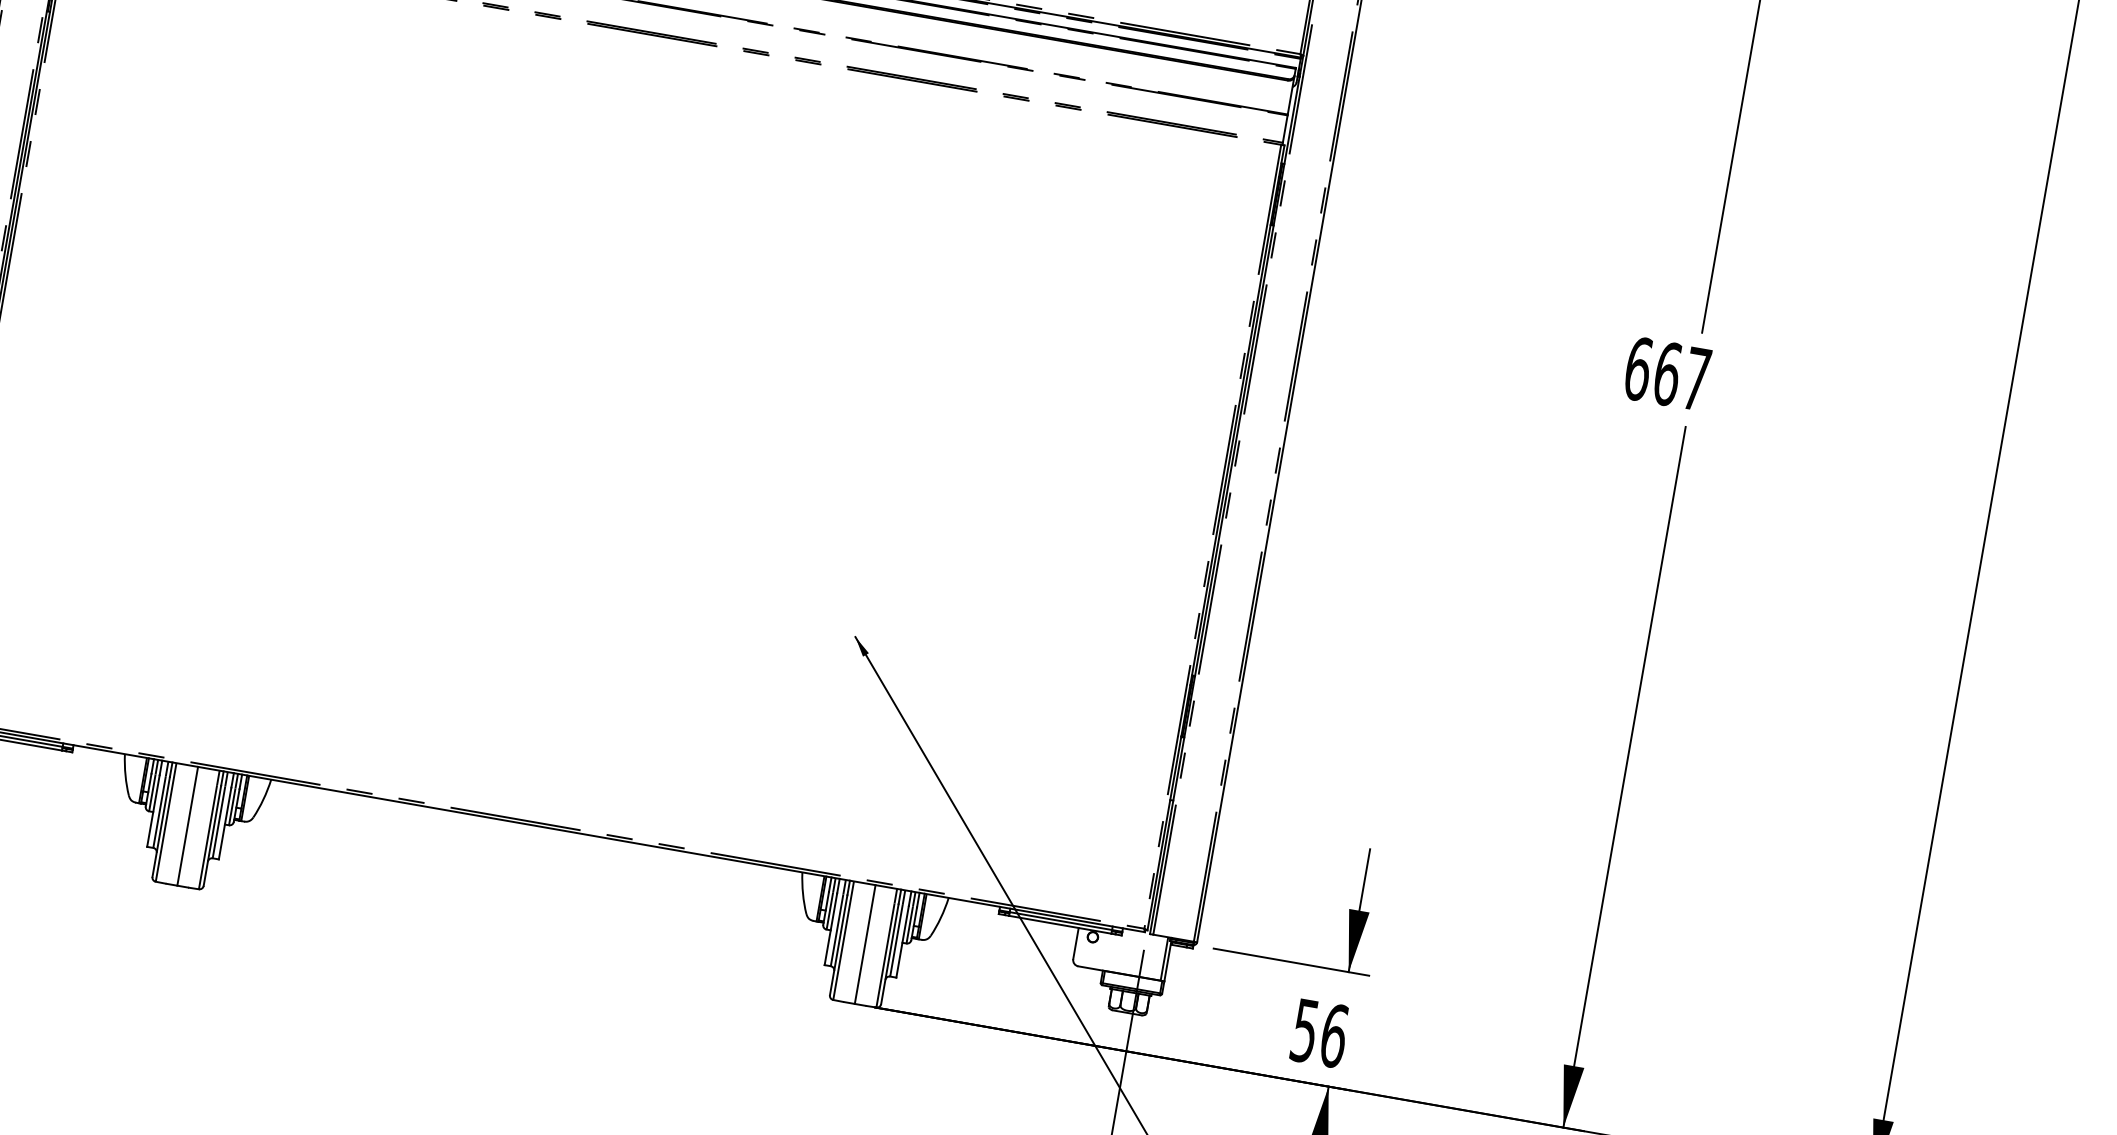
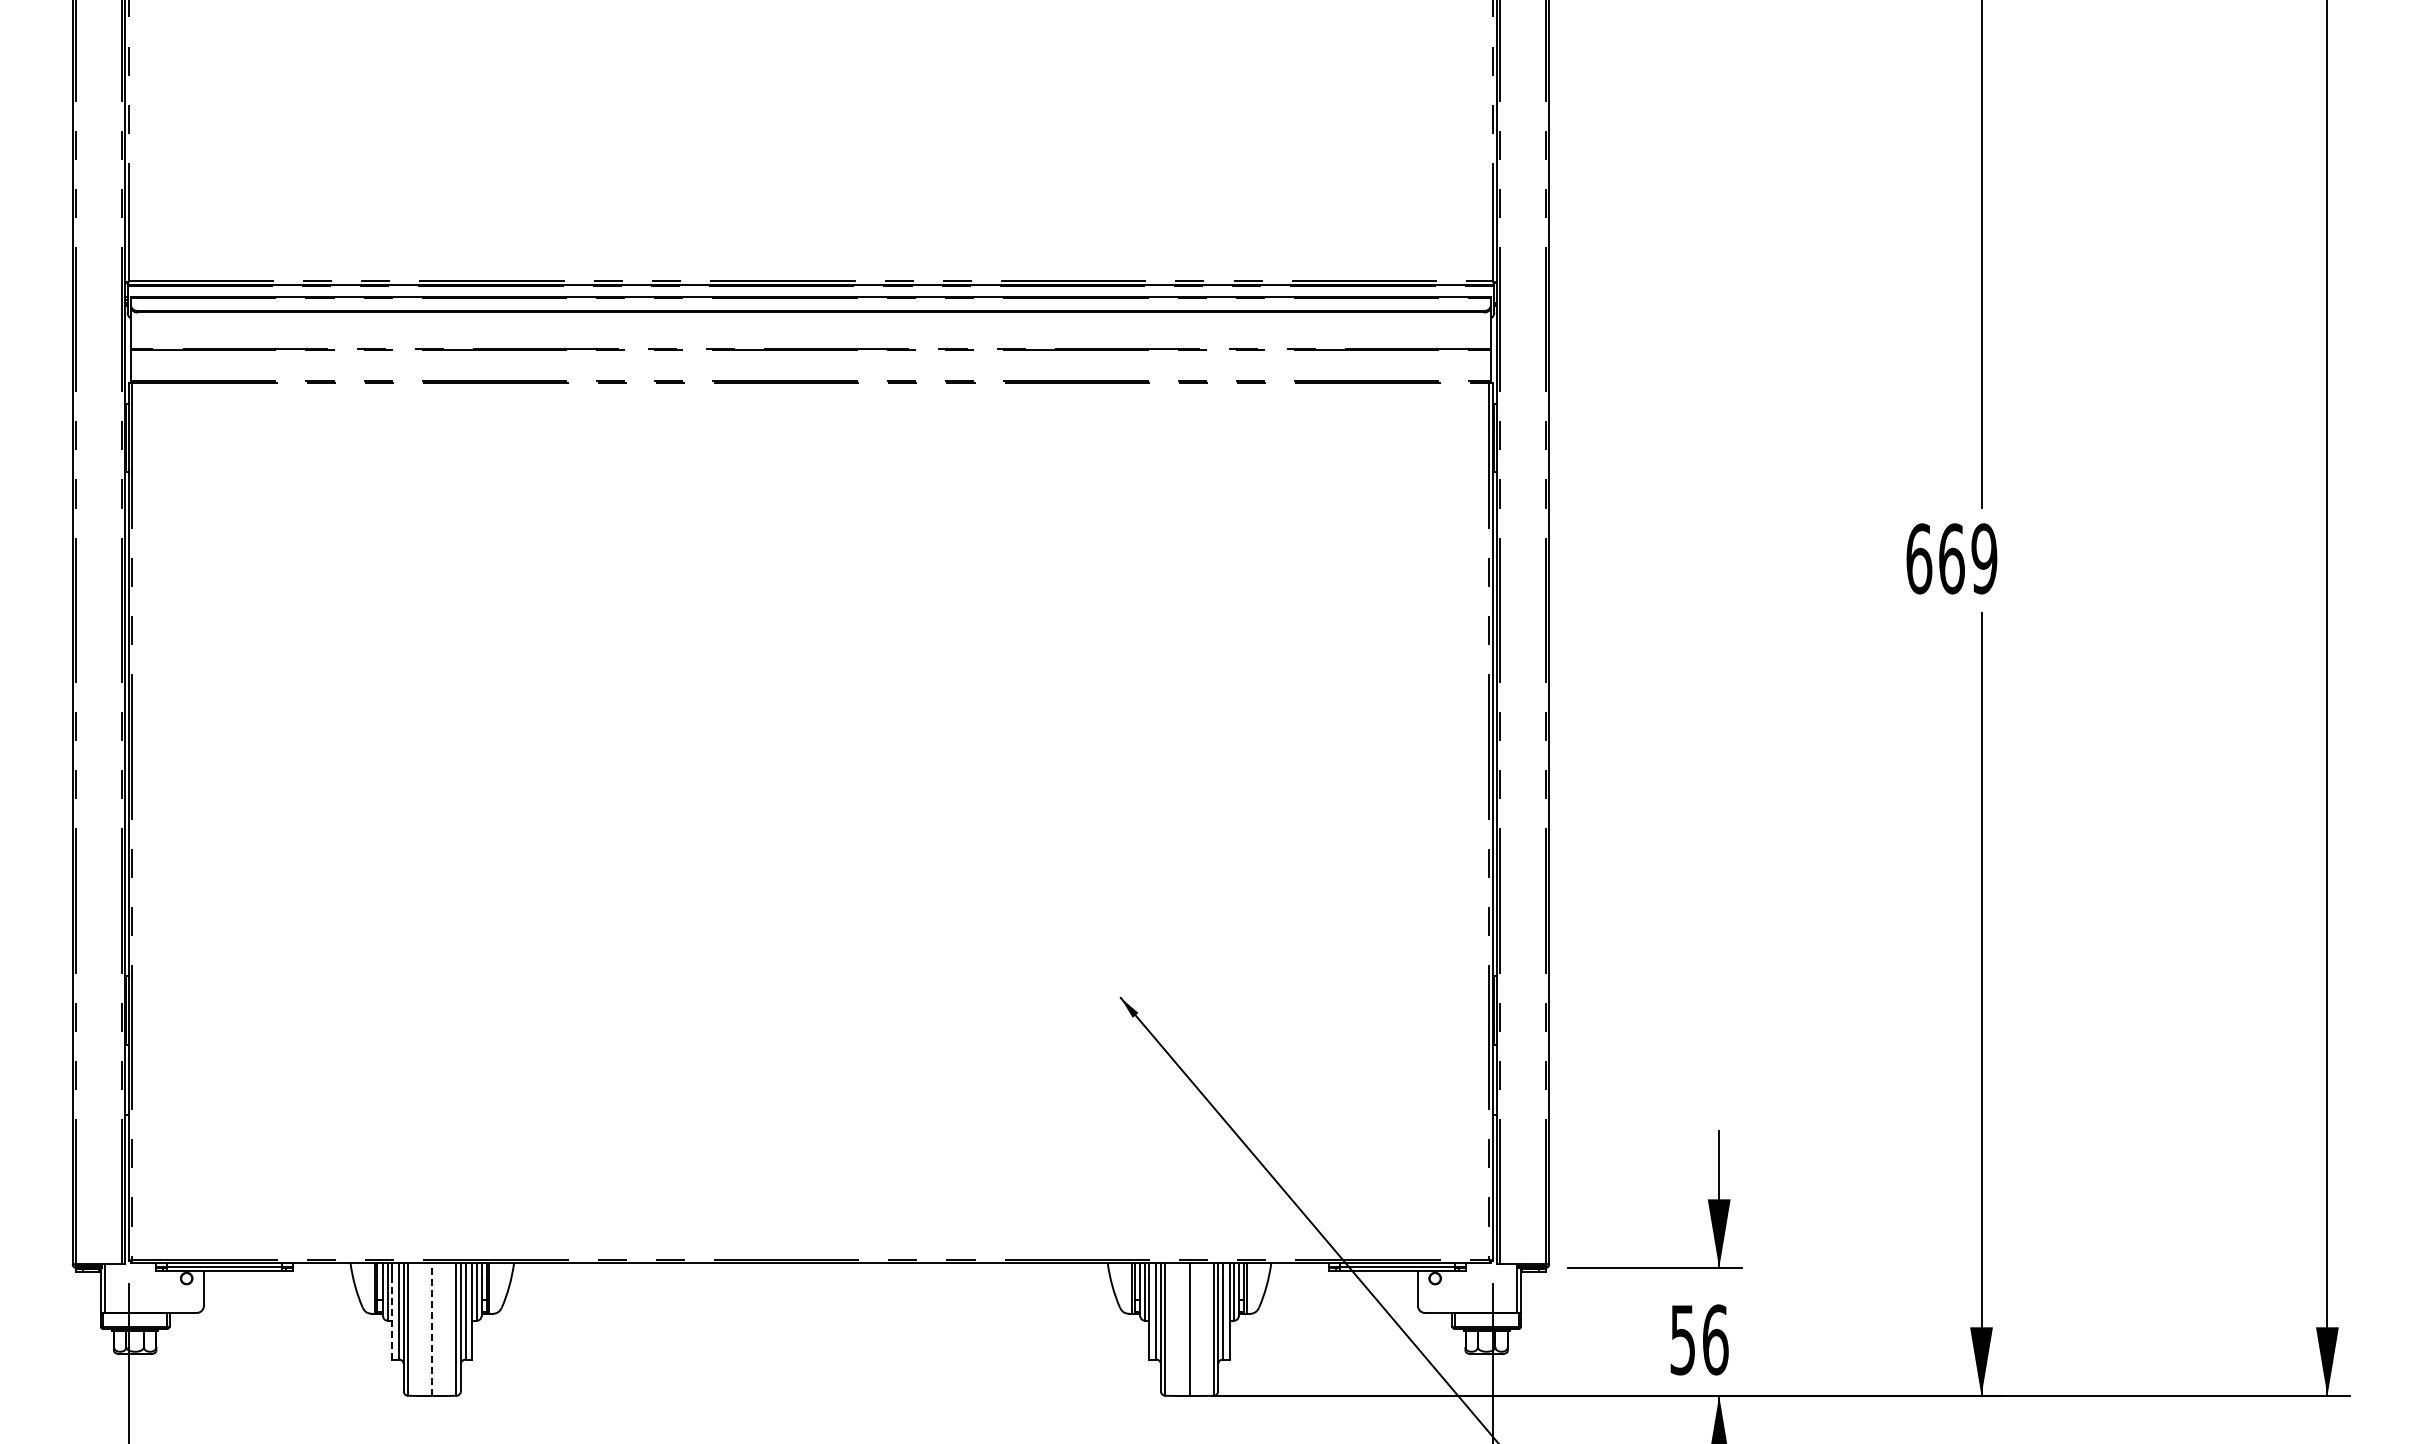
text: (1696, 378) -> (1984, 558), 667 -> 669
line: (153, 811) -> (392, 1319), solid -> dashed
line: (187, 826) -> (432, 1329), solid -> dashed

